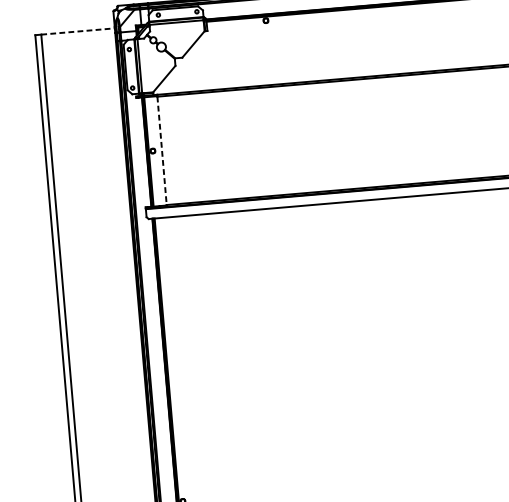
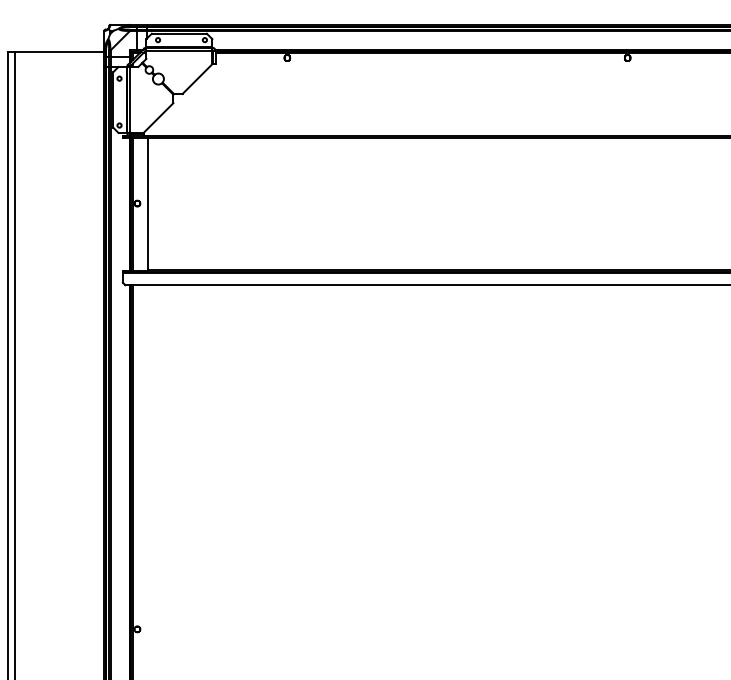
line: (78, 31) -> (59, 51), dashed -> solid
line: (162, 151) -> (148, 204), dashed -> solid

